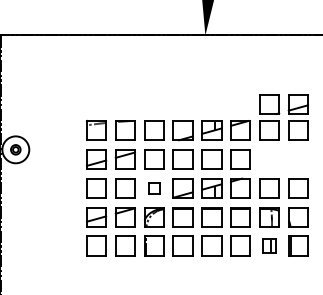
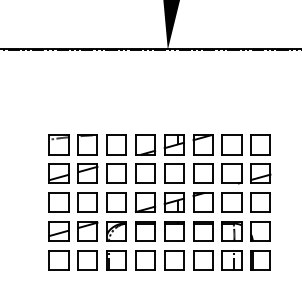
part: (283, 104) -> (245, 173), moved
part: (154, 188) -> (116, 202), size x1.67
part: (269, 245) -> (231, 259), size x1.43

